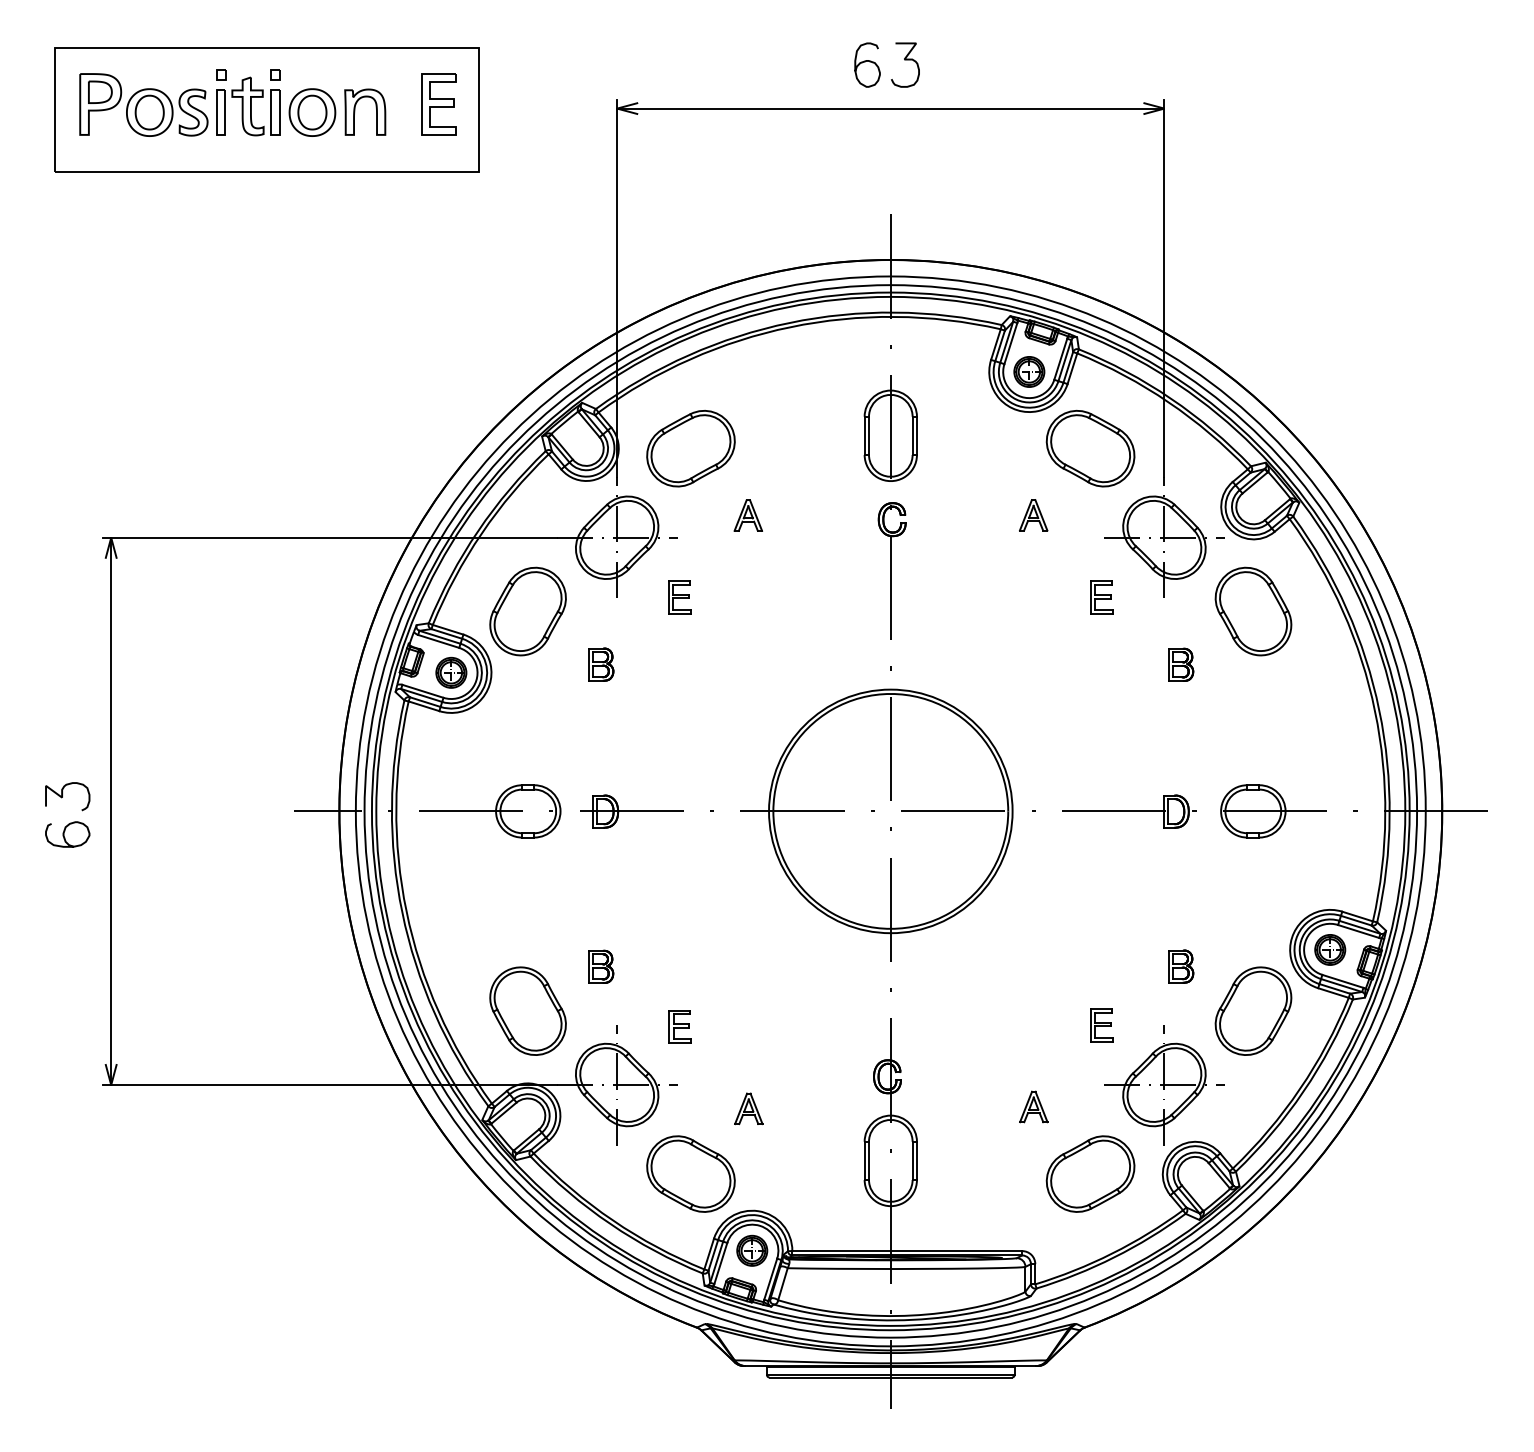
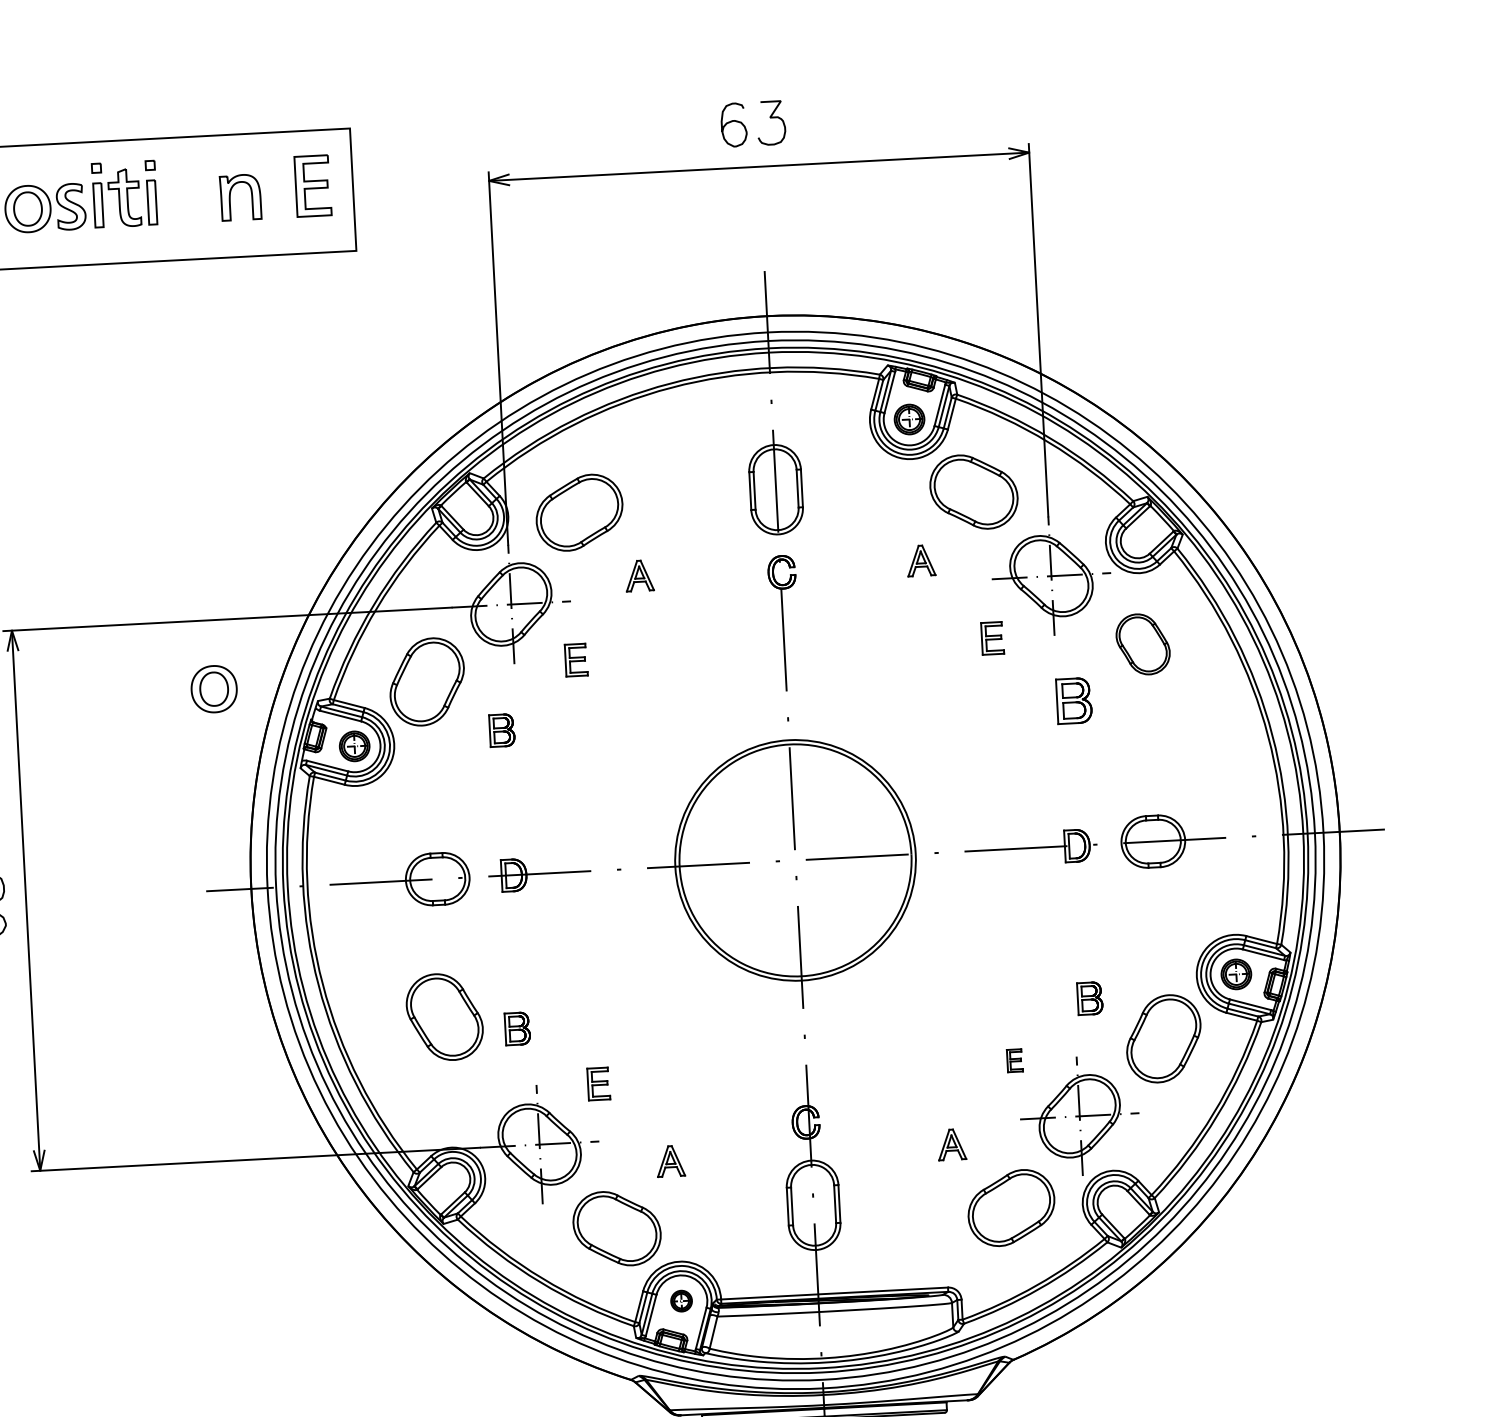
part: (312, 112) -> (214, 689), moved
part: (1253, 611) -> (1143, 644), size x0.7
part: (1181, 664) -> (1074, 700), size x1.4
part: (527, 1010) -> (444, 1016), moved
part: (1101, 1025) -> (1014, 1060), size x0.7
part: (752, 1250) -> (681, 1300), size x0.7

